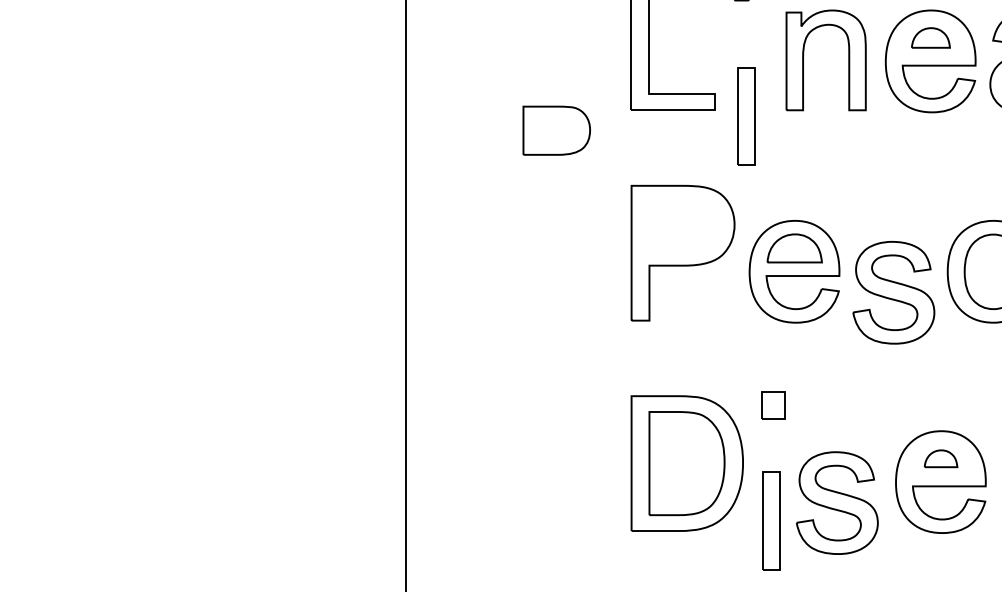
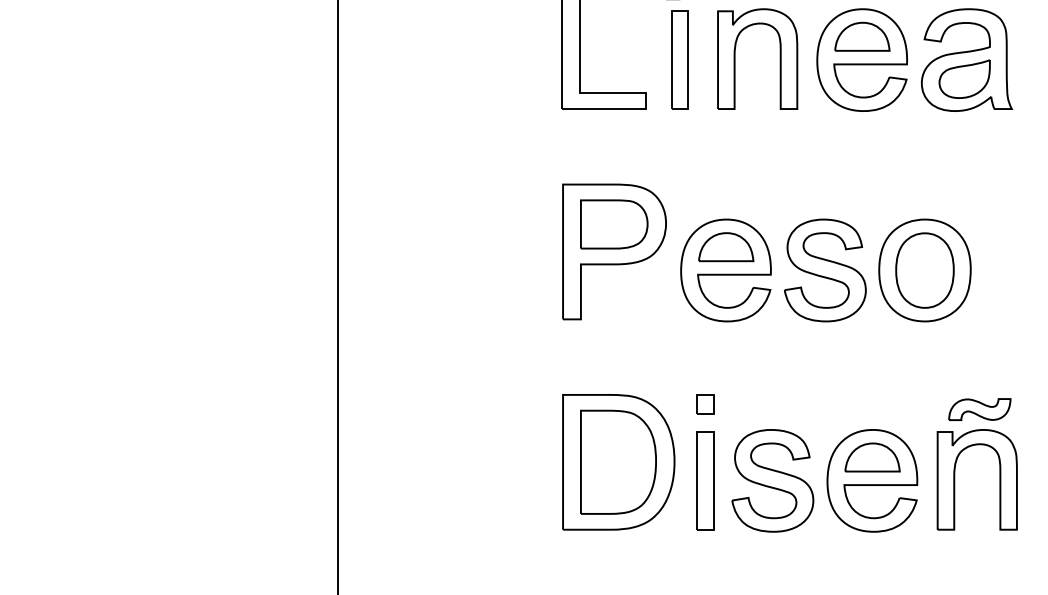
part: (931, 37) -> (862, 36), size x1.43
part: (746, 115) -> (679, 59), moved
part: (557, 130) -> (614, 224), moved
part: (894, 292) -> (825, 270), moved
part: (774, 405) -> (705, 404), size x0.71
part: (941, 458) -> (872, 457), size x1.67
part: (837, 502) -> (772, 480), moved
part: (772, 520) -> (705, 480), moved

